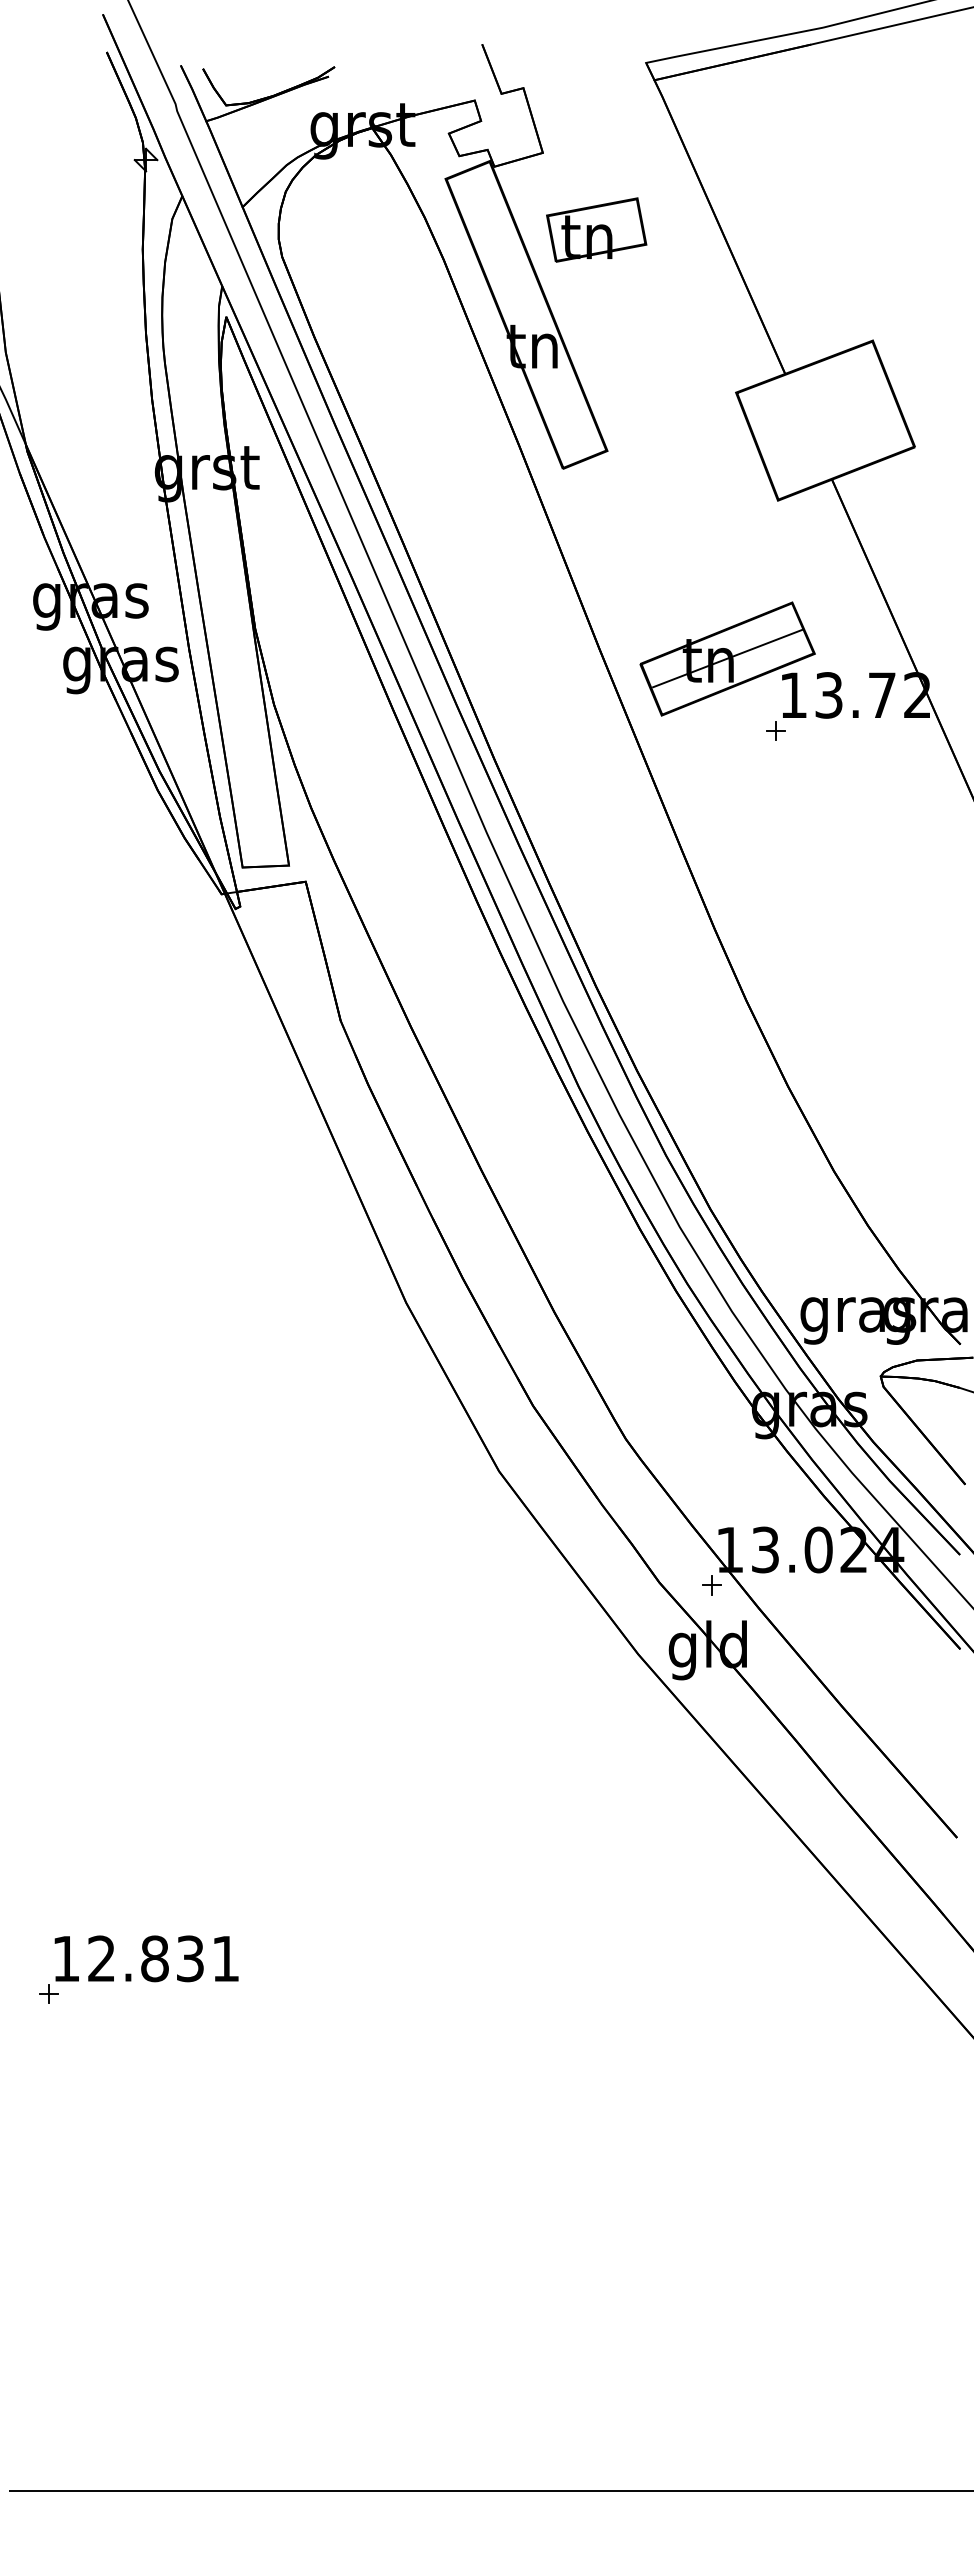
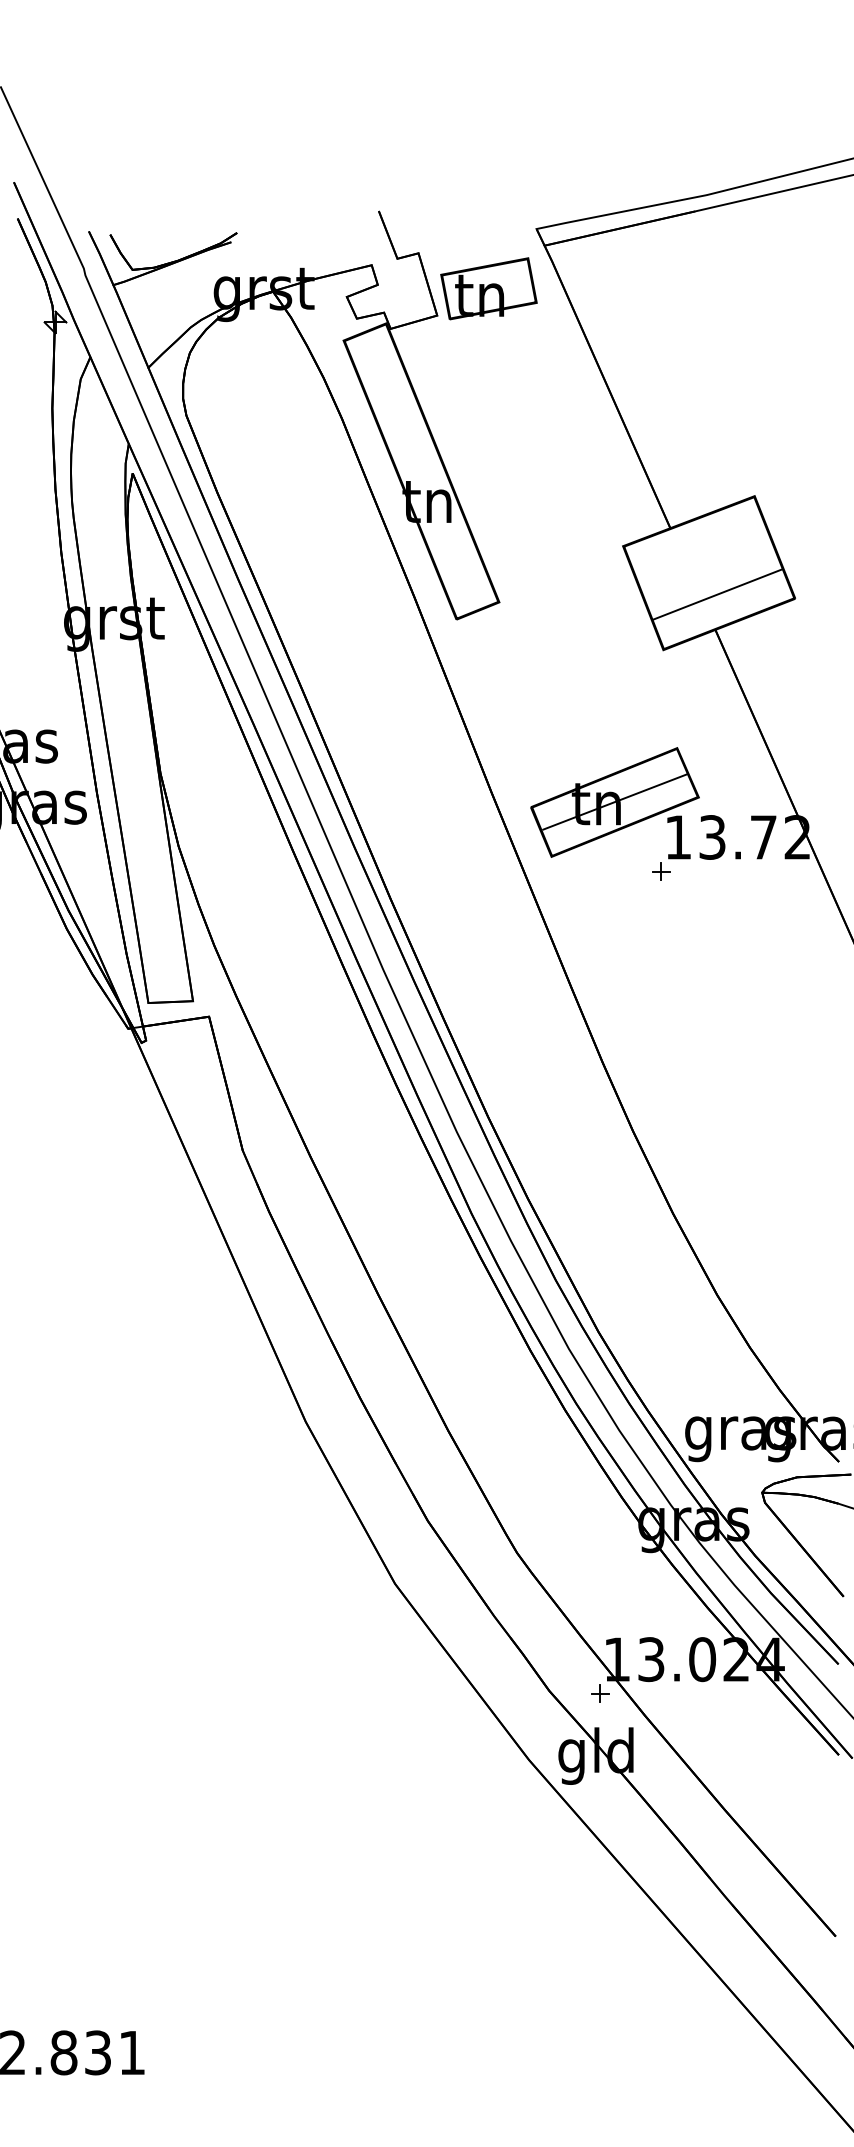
part: (596, 229) -> (488, 288), moved
line: (834, 442) -> (717, 594), added

